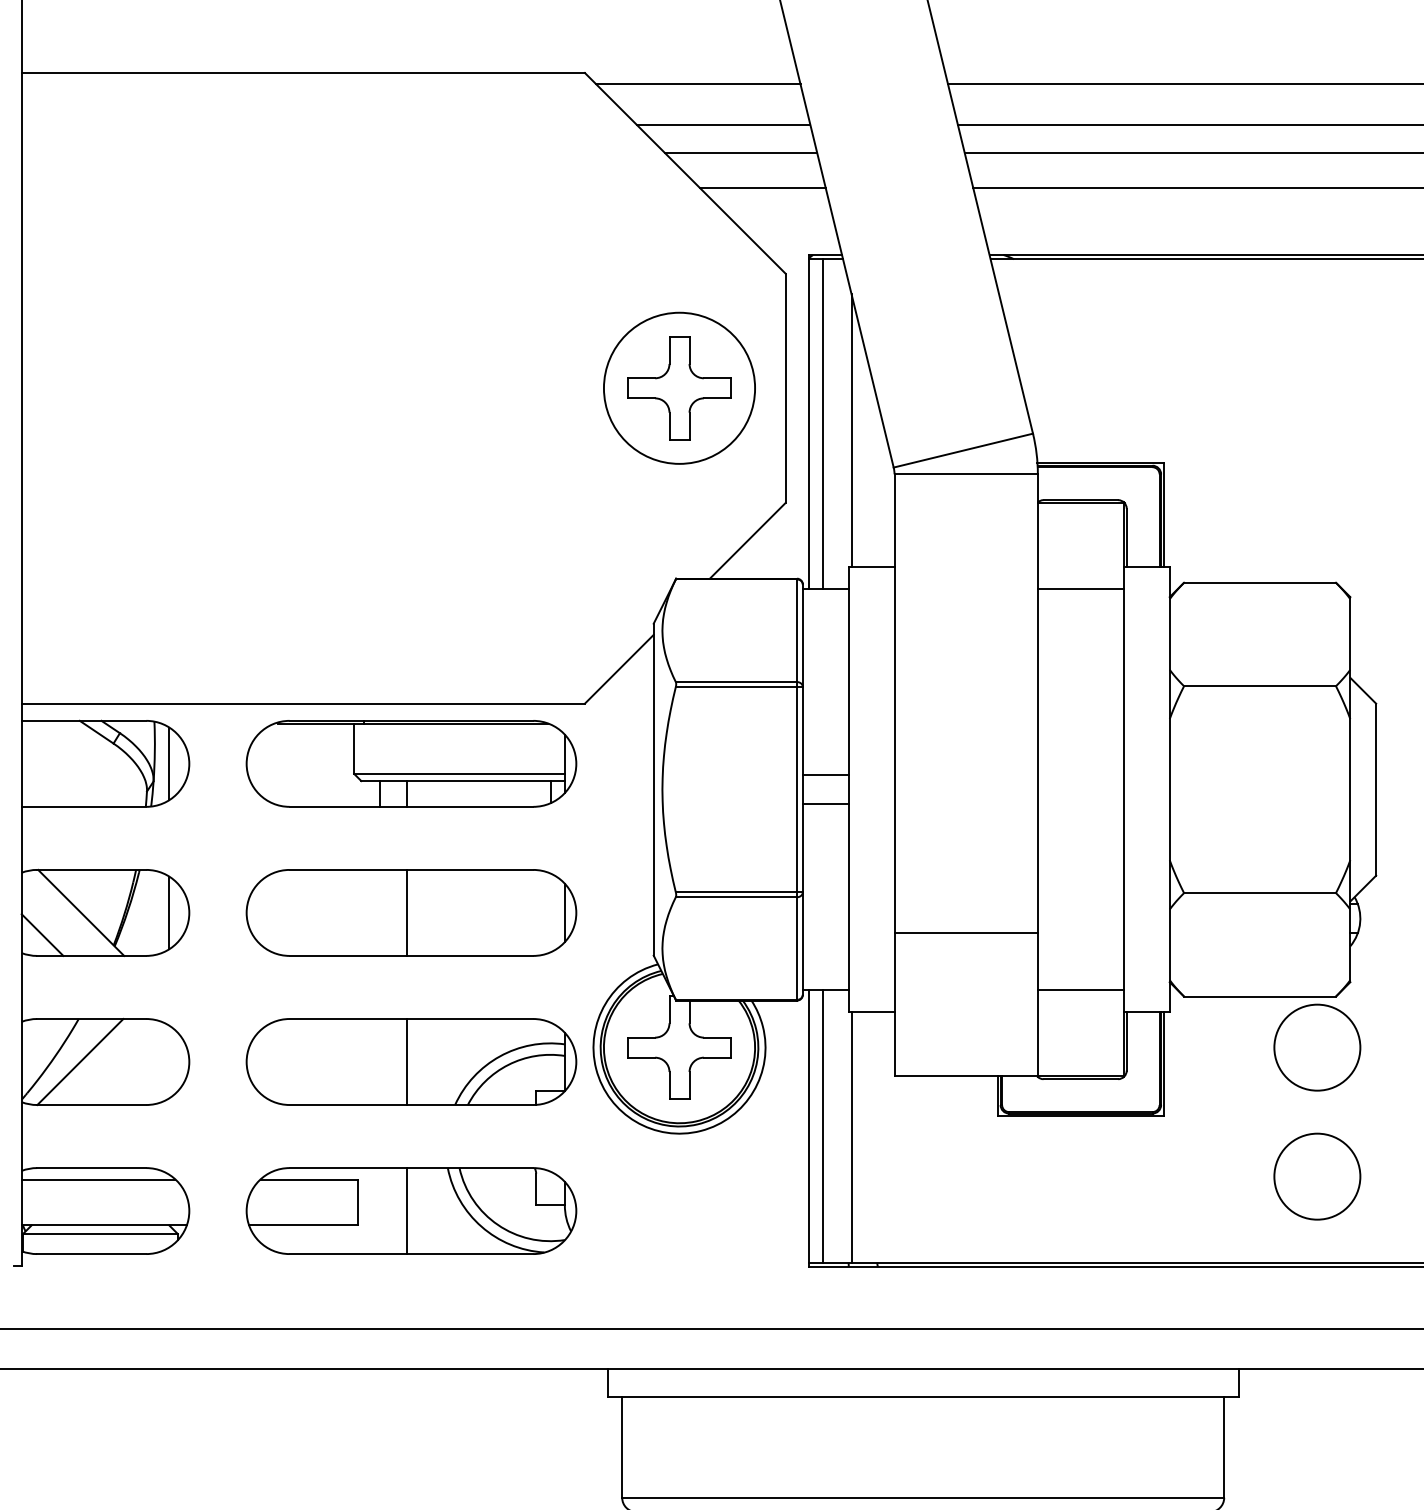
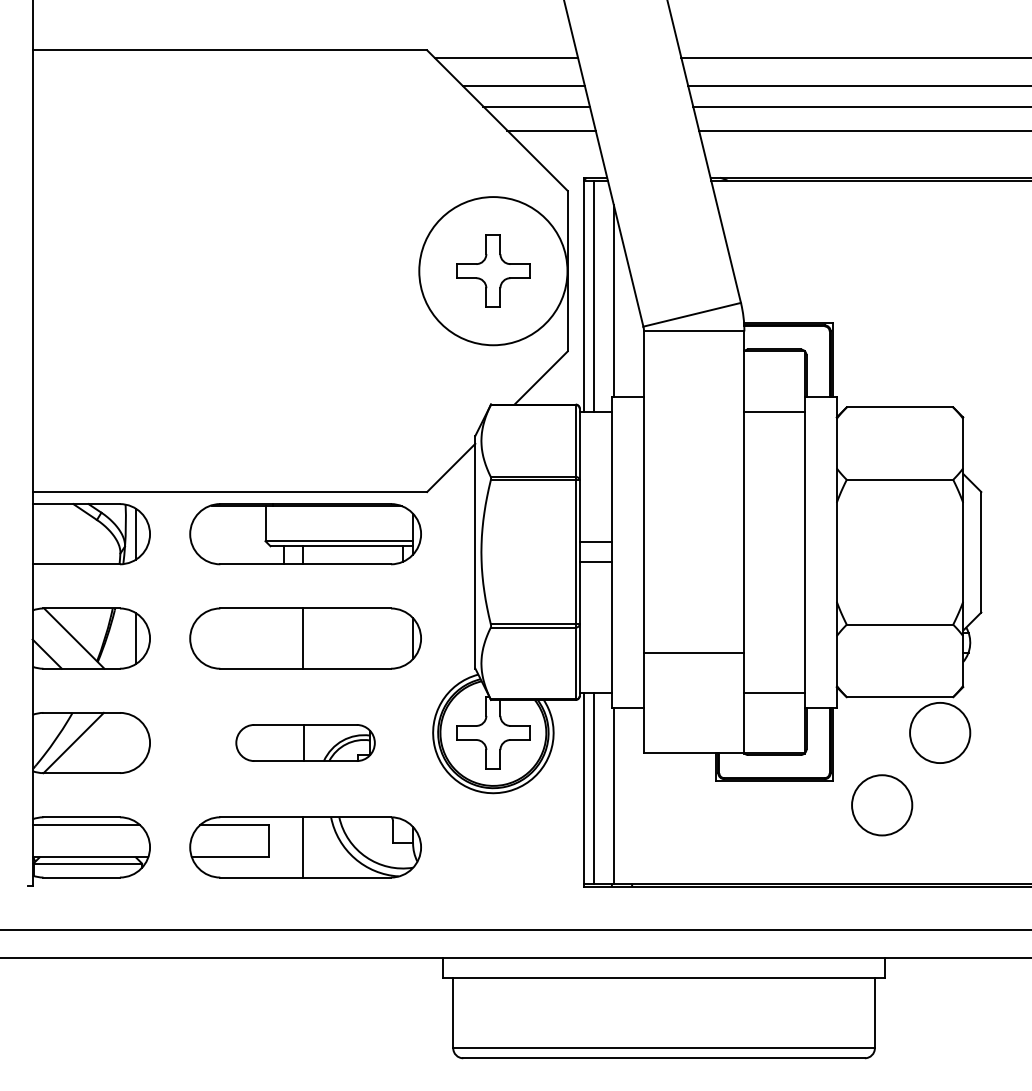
circle: (679, 388) -> (493, 271), size x1.4
part: (411, 1061) -> (305, 742), size x0.6
circle: (1317, 1176) -> (882, 805), moved

